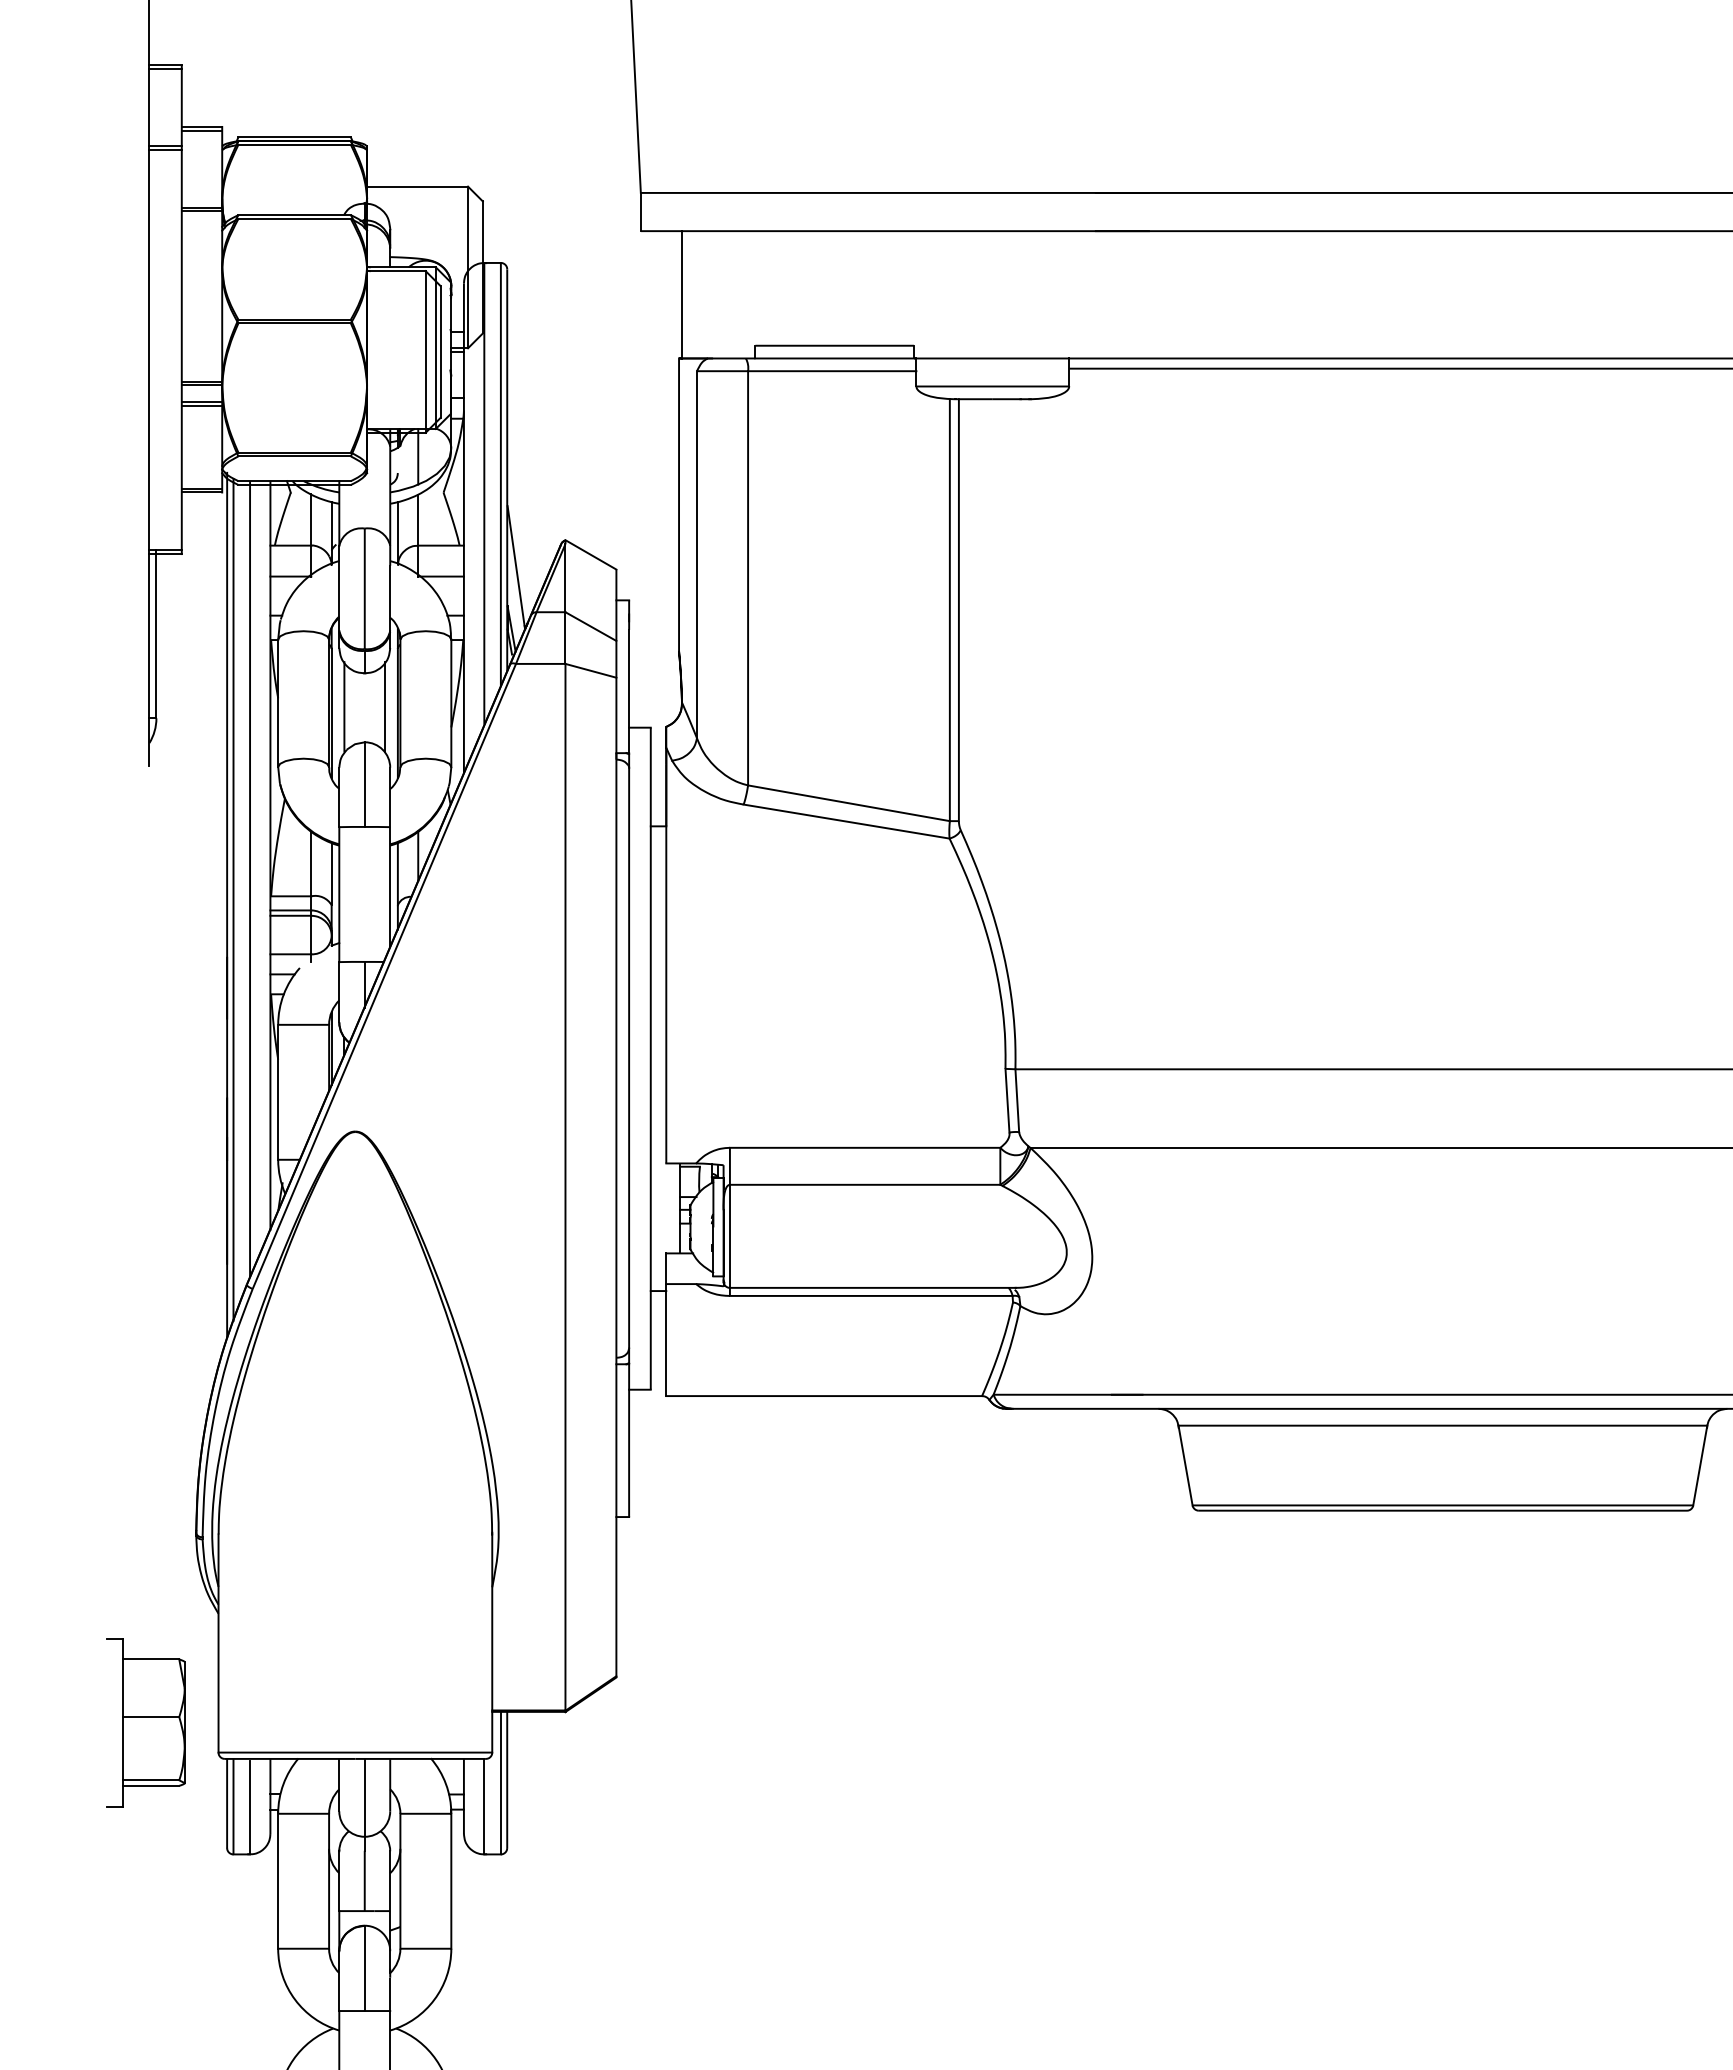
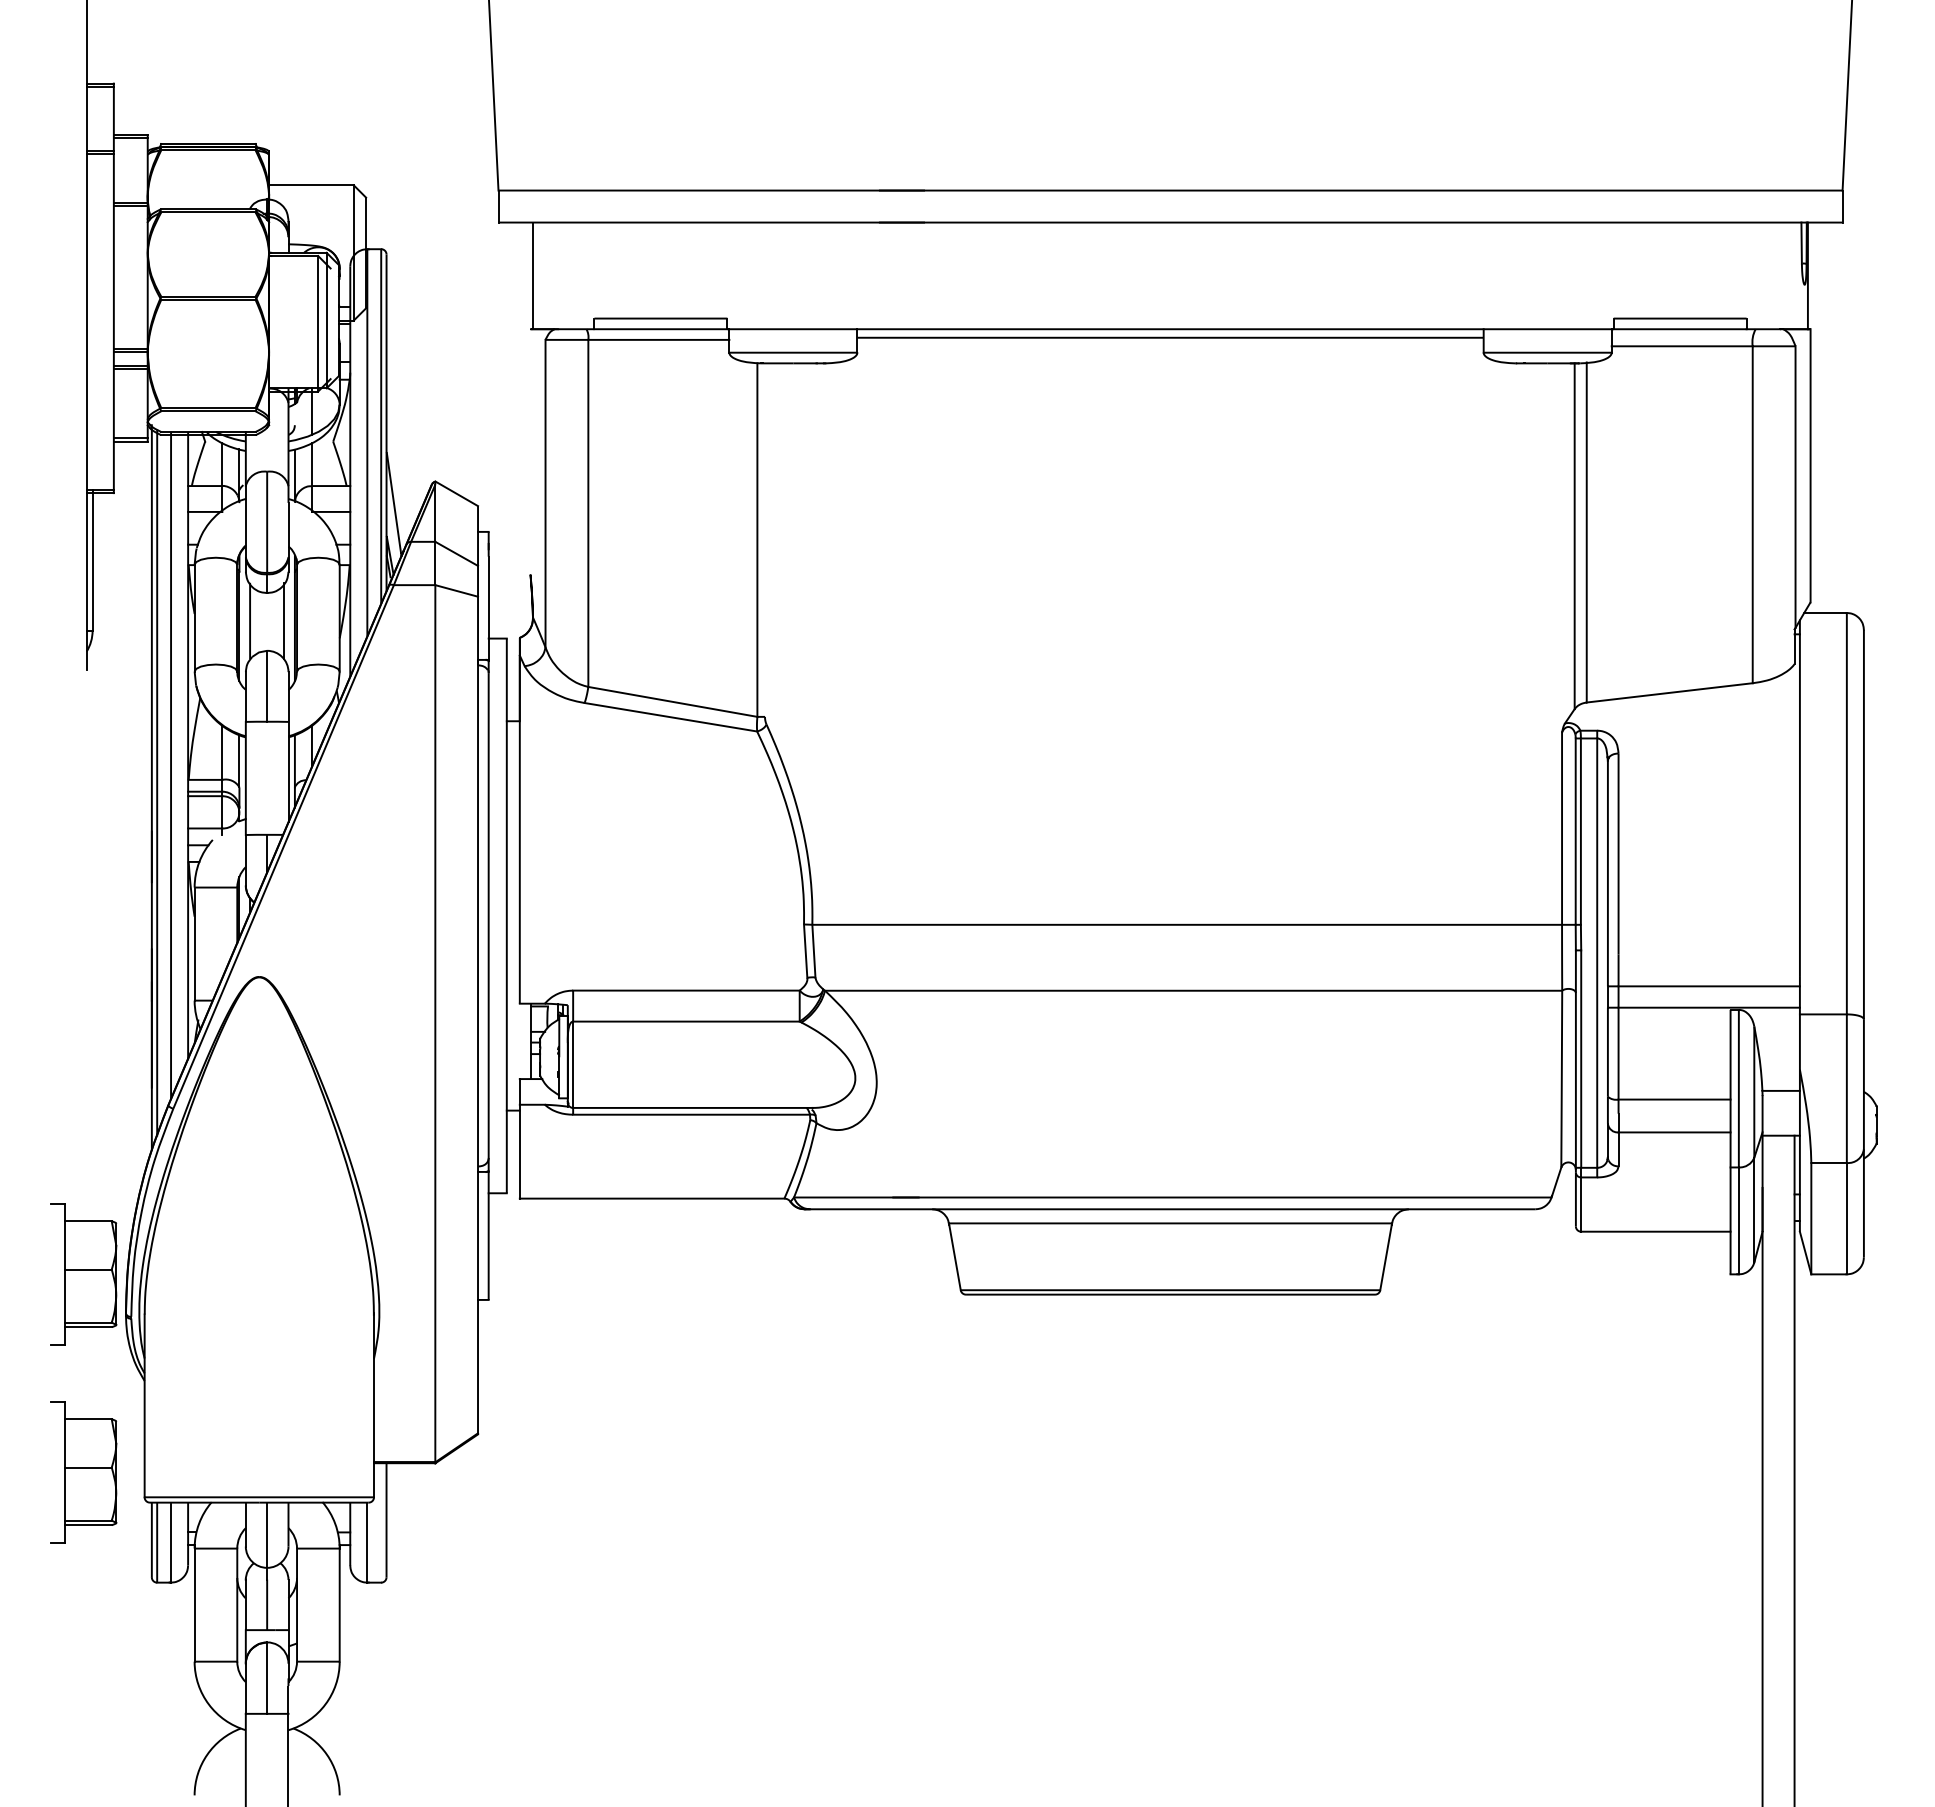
line: (440, 351) -> (330, 323), removed
line: (679, 504) -> (530, 451), removed
line: (958, 609) -> (764, 539), removed
part: (145, 1486) -> (83, 1274), added
line: (501, 1782) -> (381, 1522), removed

